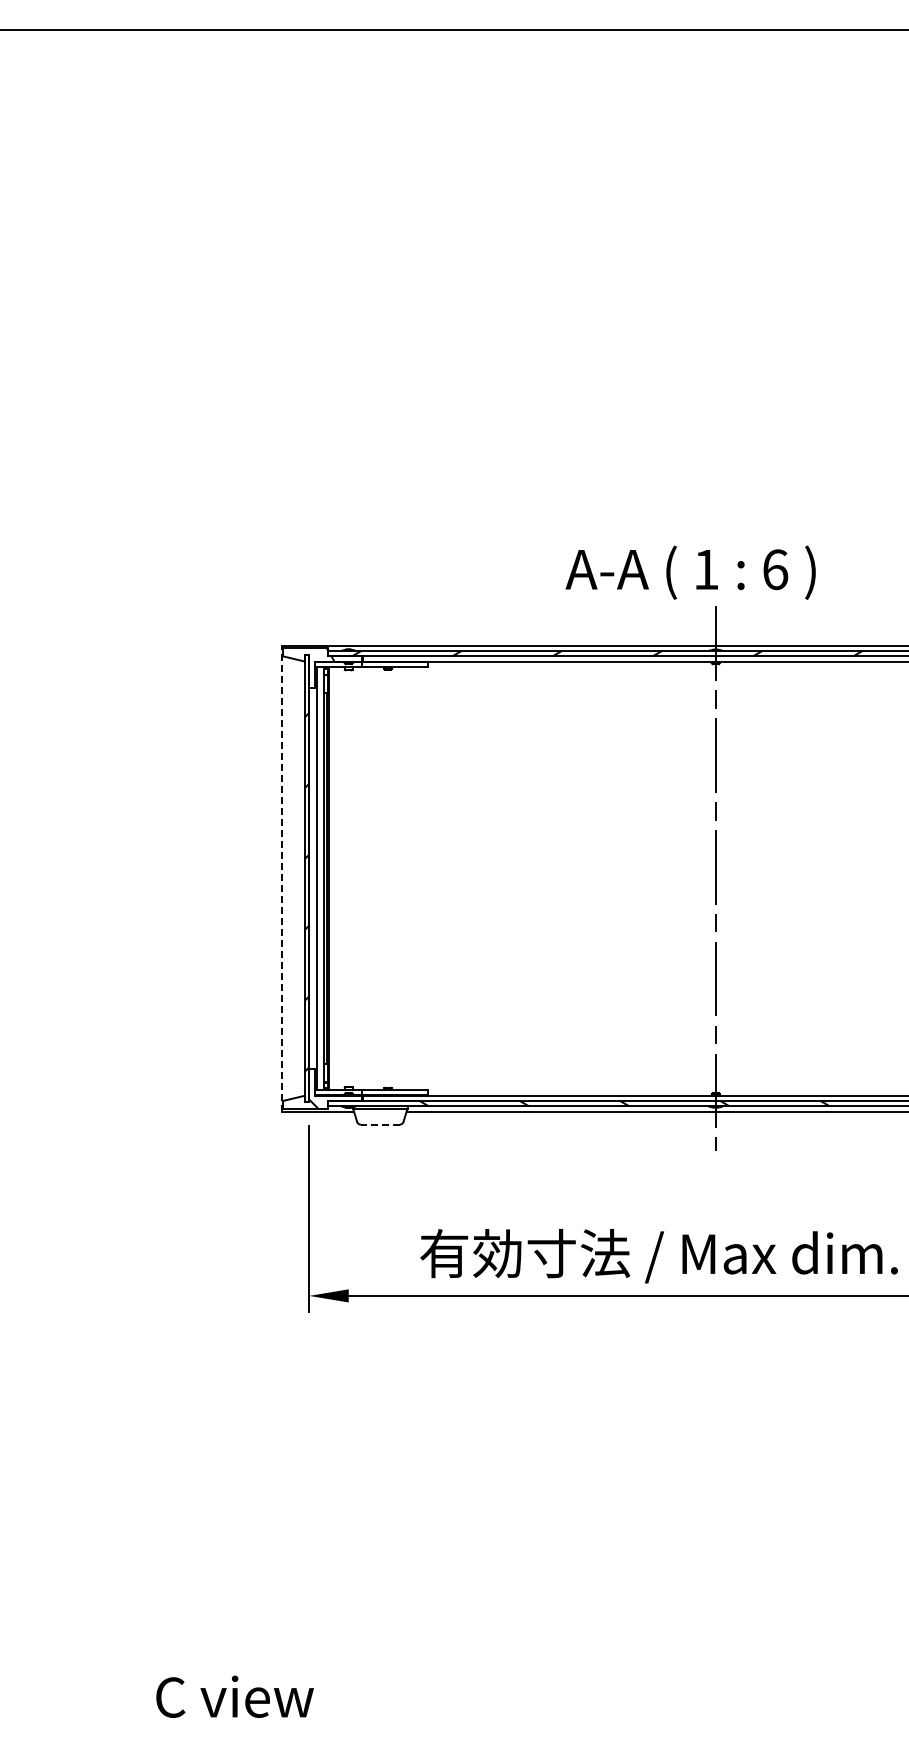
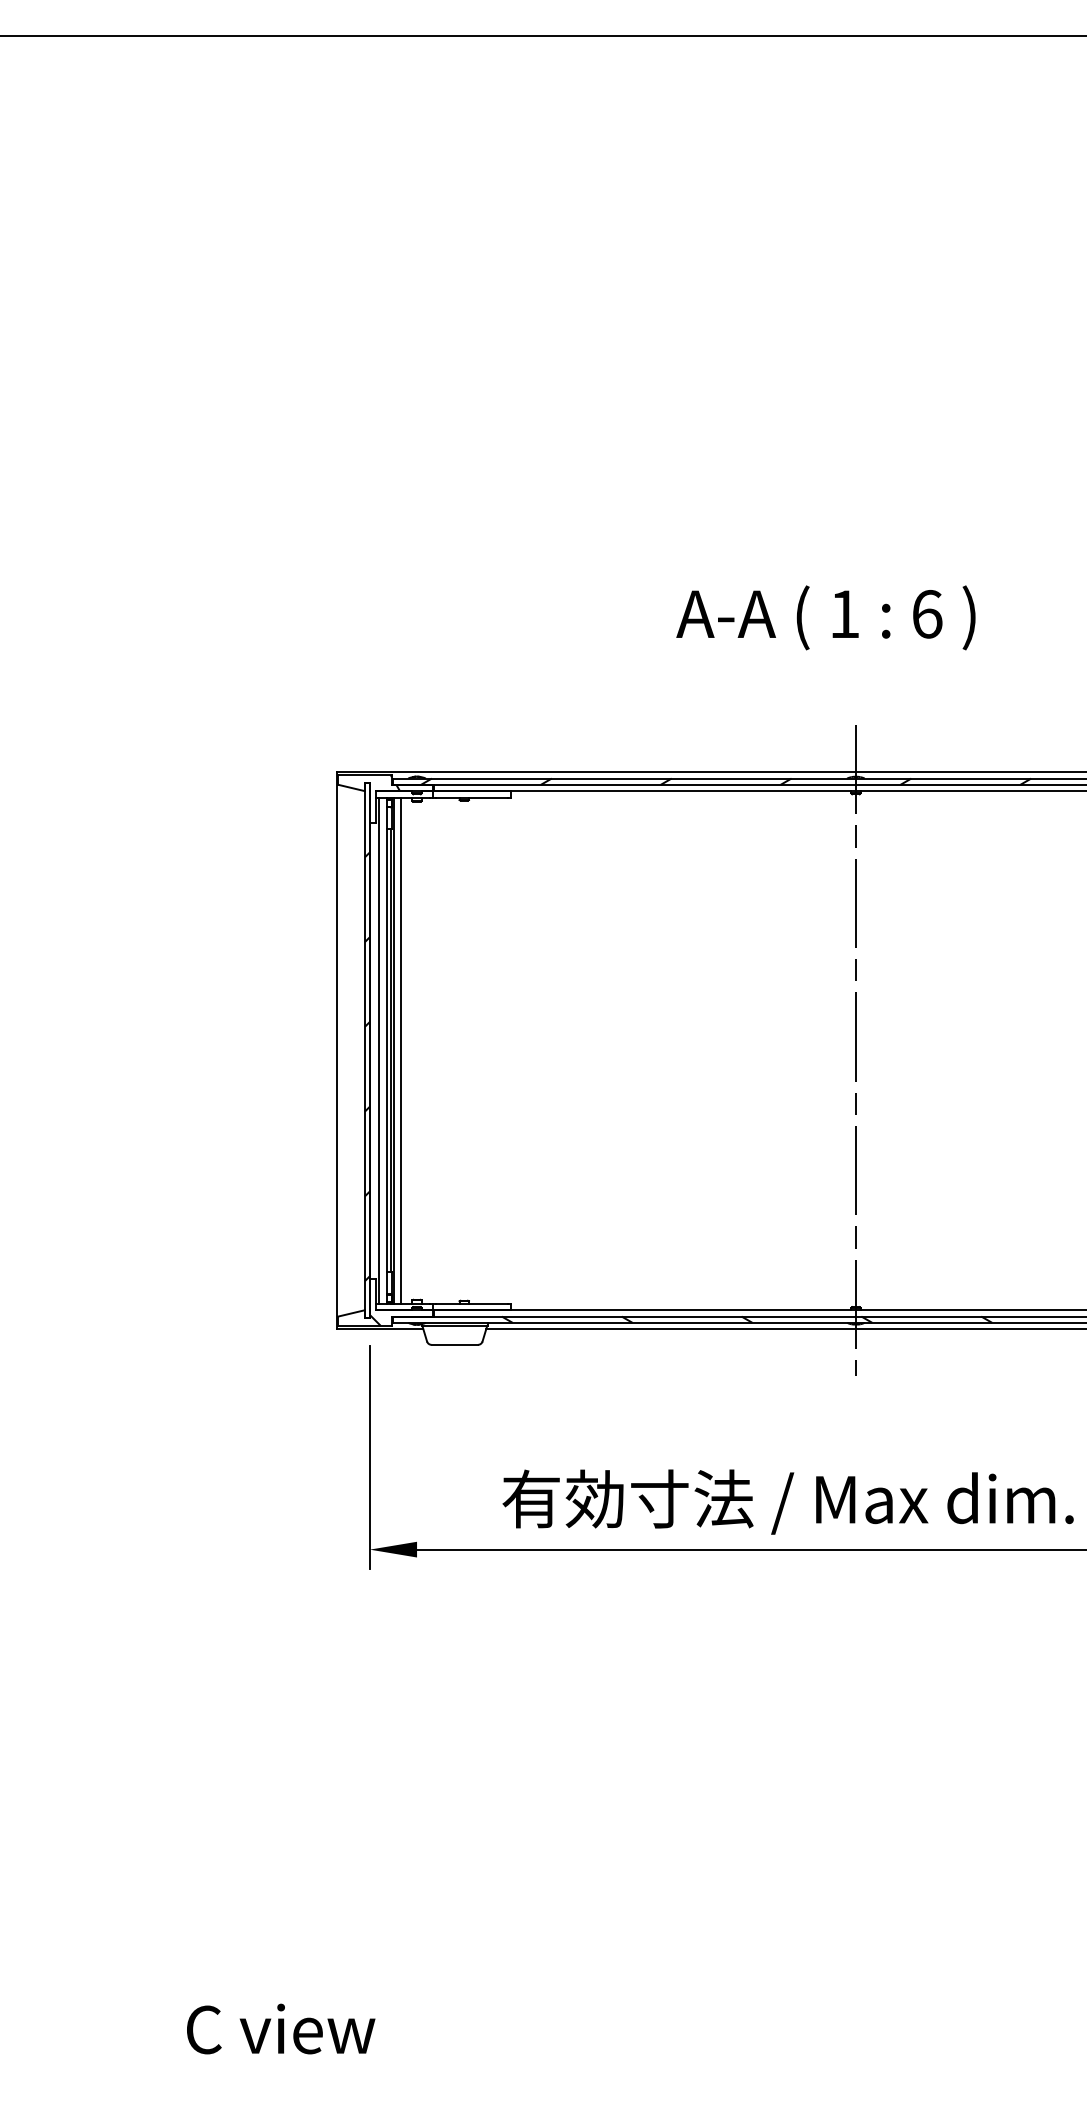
text: (690, 572) -> (825, 617), moved
line: (281, 878) -> (336, 1050), dashed -> solid
line: (335, 878) -> (401, 1050), added
line: (379, 1124) -> (453, 1344), dashed -> solid

